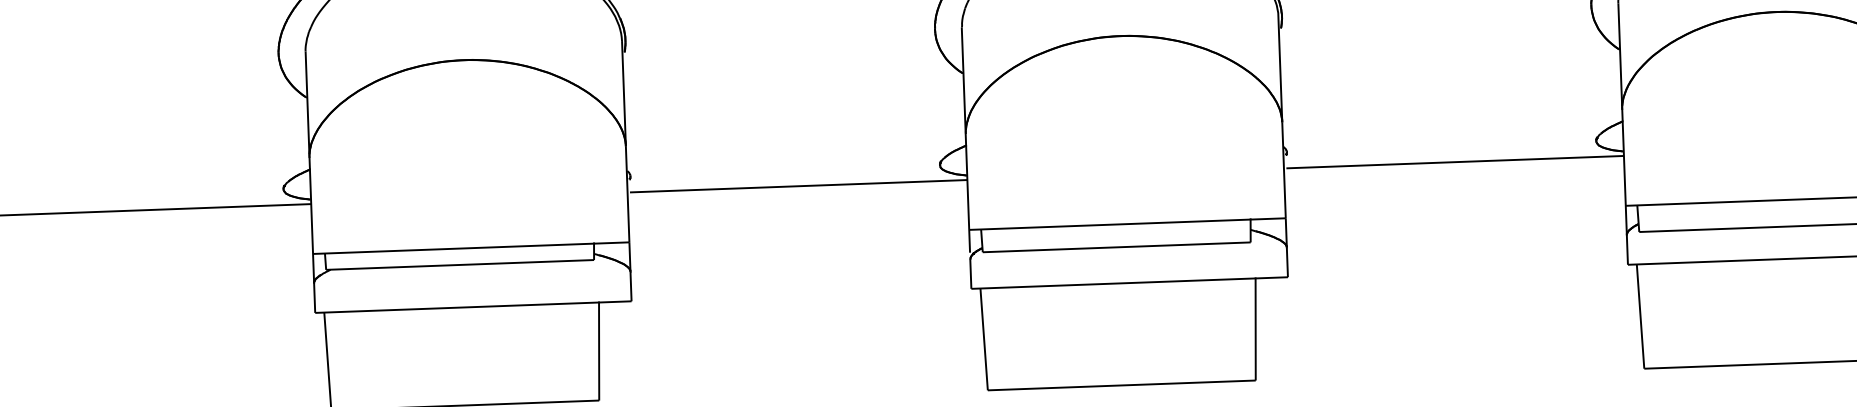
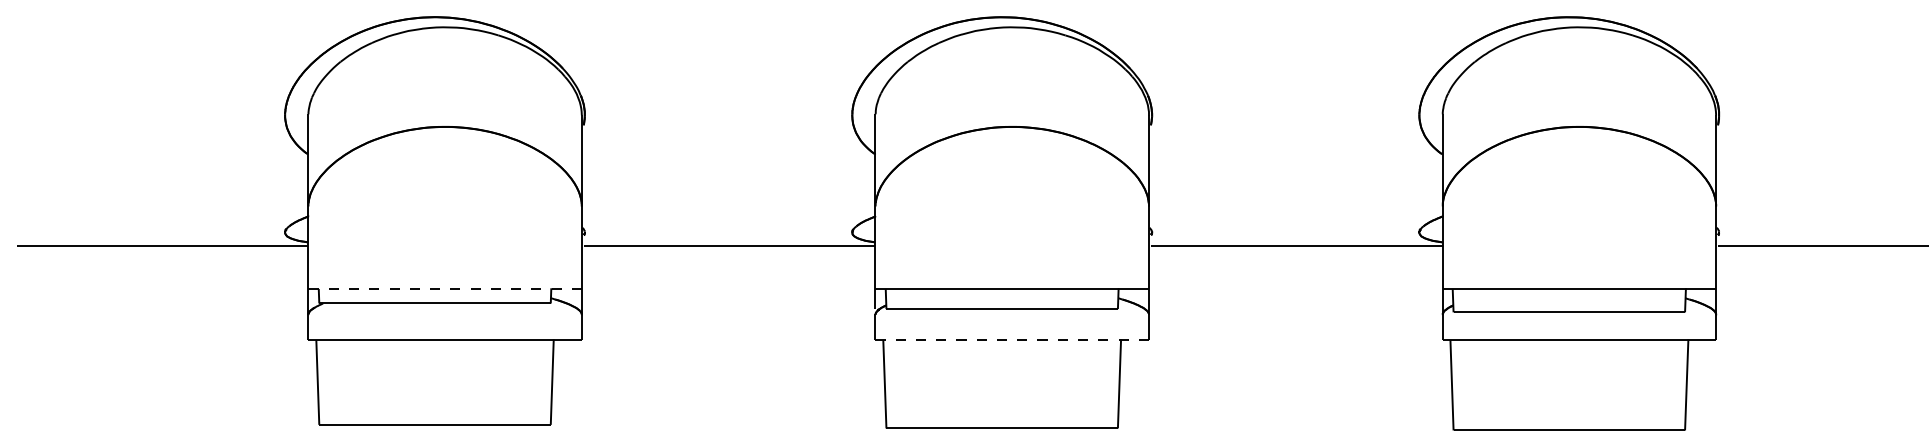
line: (471, 248) -> (445, 289), solid -> dashed
line: (1130, 283) -> (1012, 340), solid -> dashed

